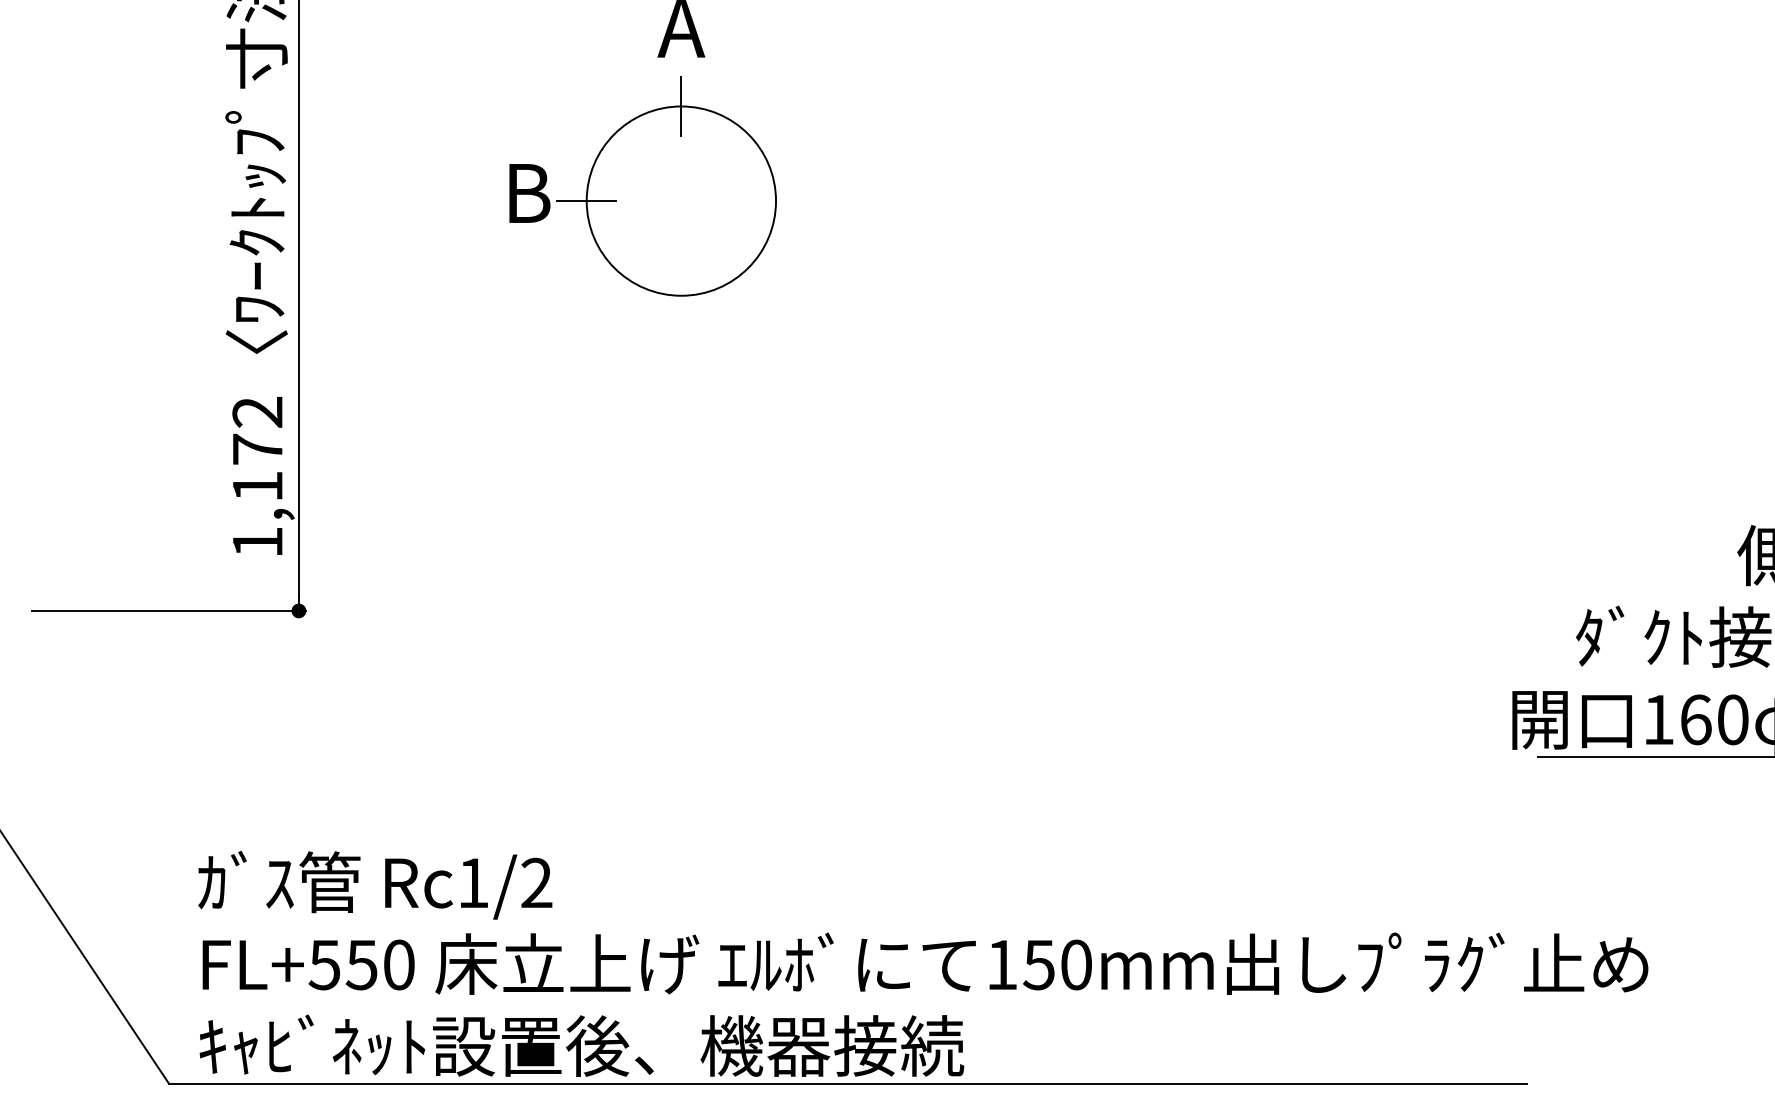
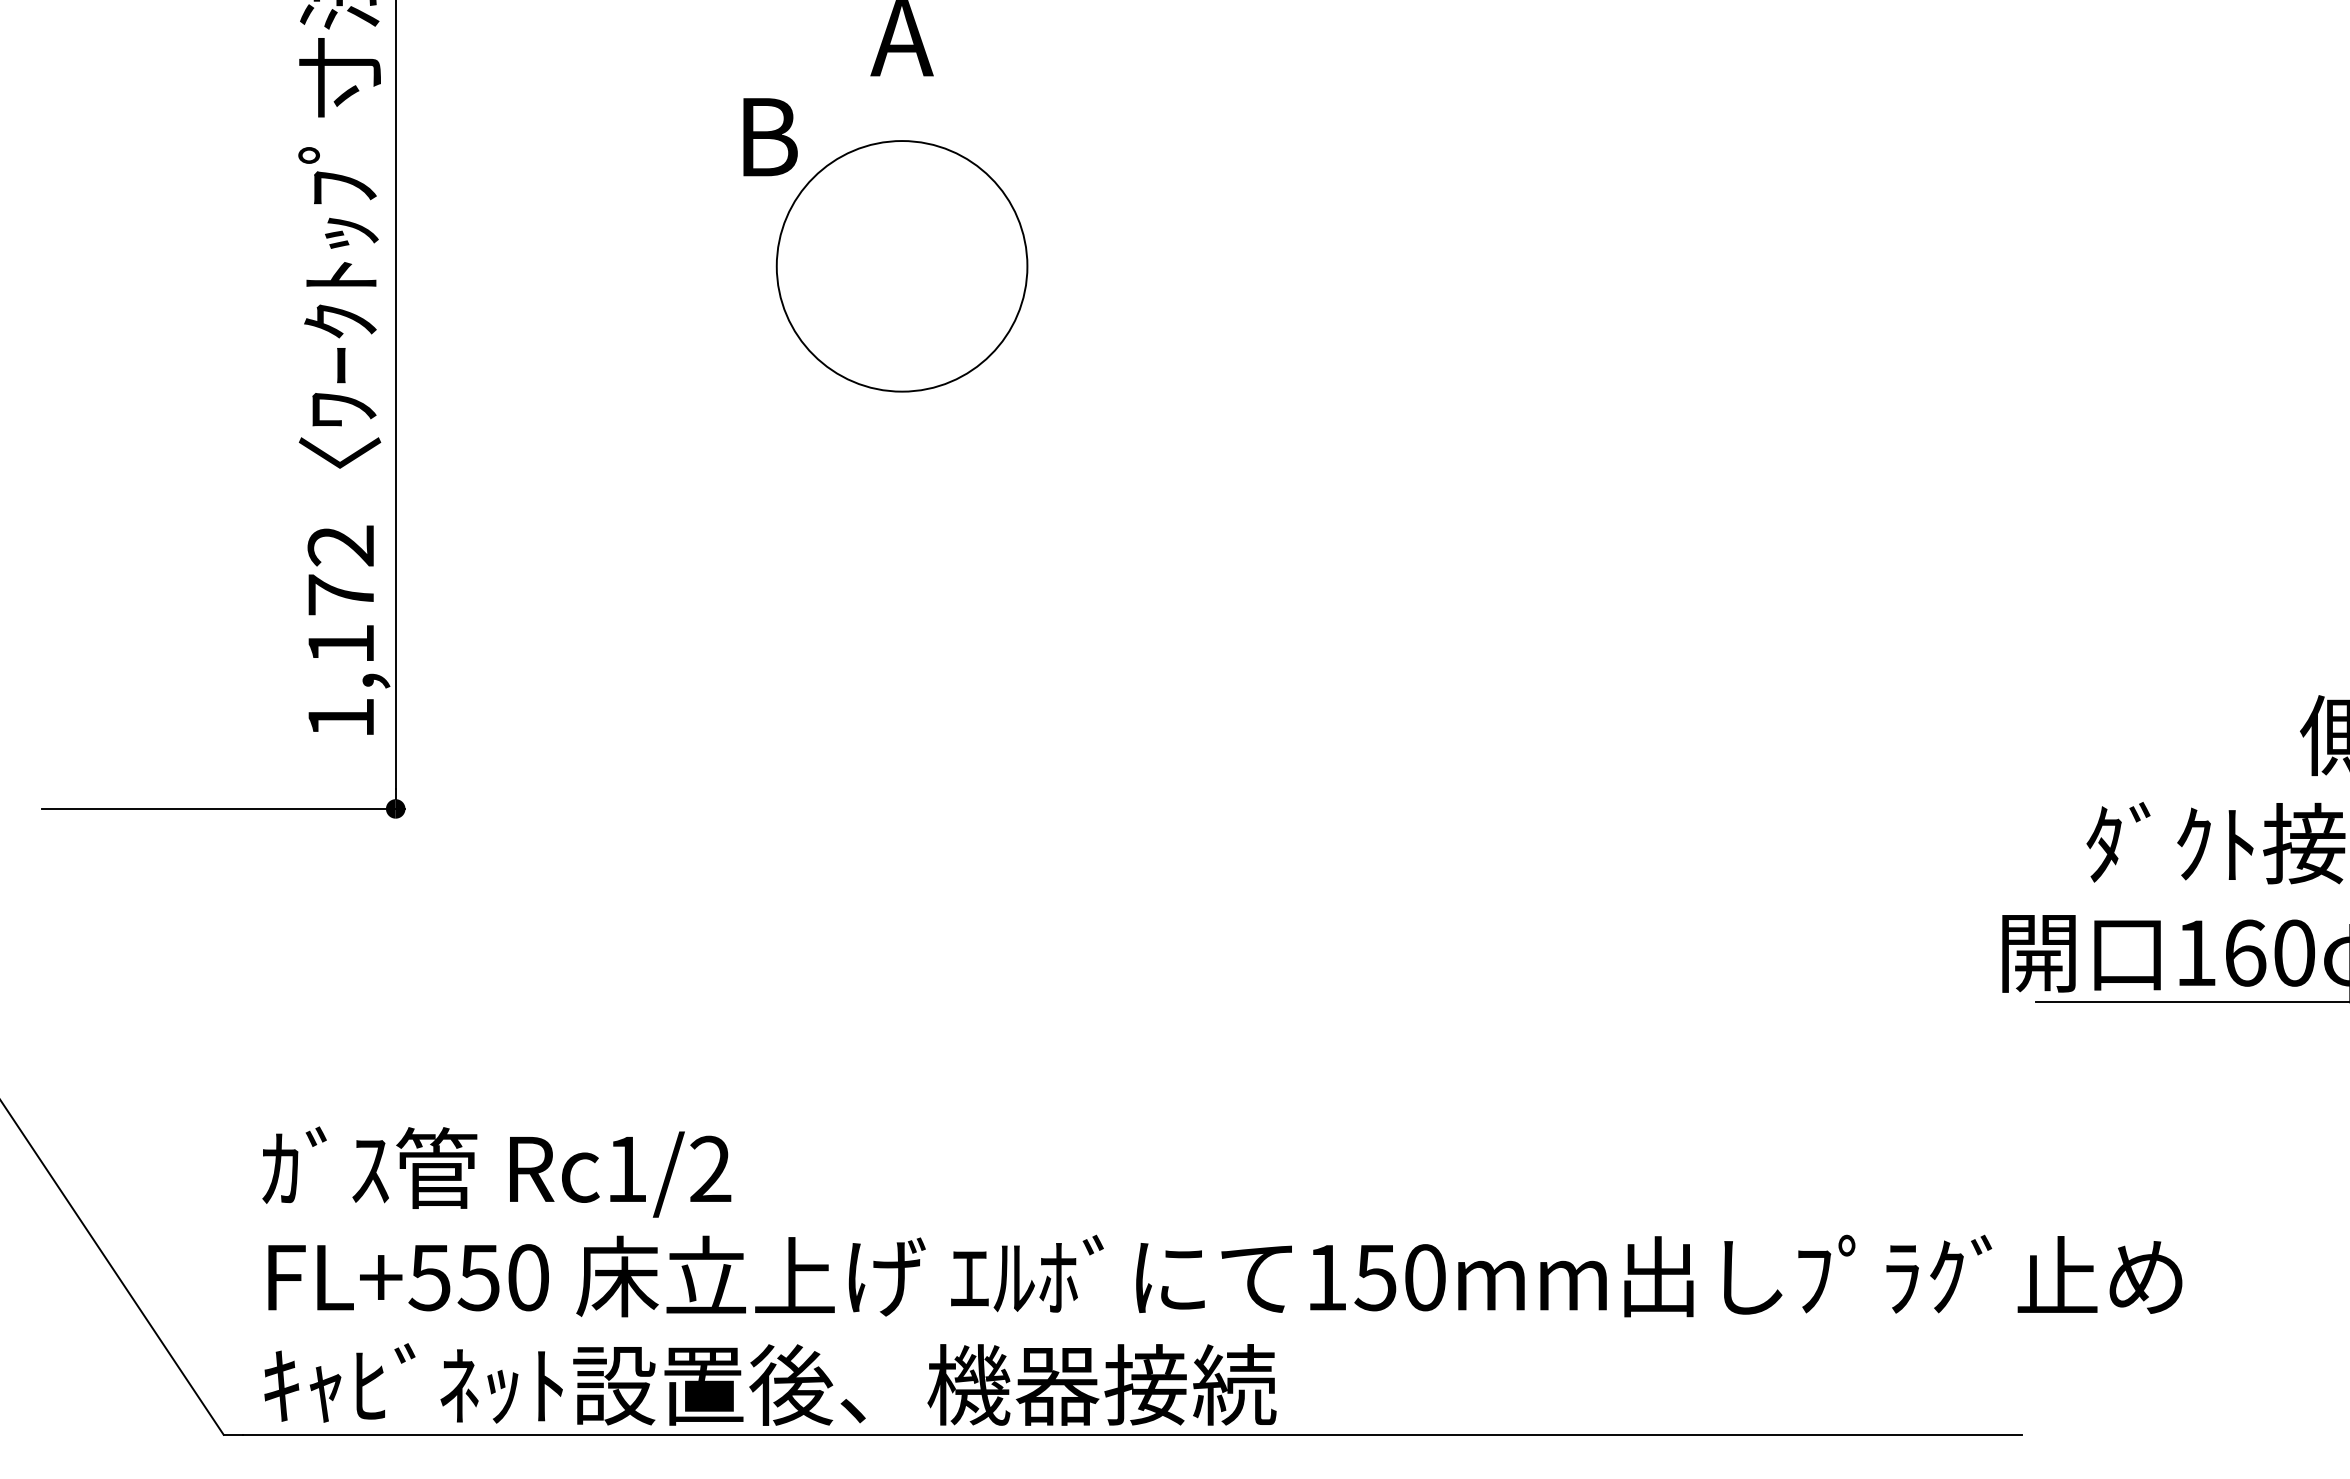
line: (681, 106) -> (902, 141), removed
text: (529, 193) -> (770, 137), moved
line: (586, 201) -> (776, 266), removed

